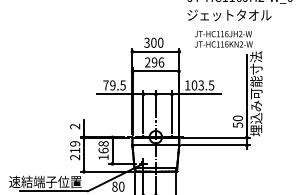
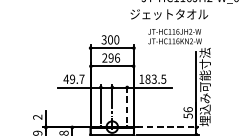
text: (229, 15) -> (169, 14), moved
text: (114, 85) -> (74, 79), 79.5 -> 49.7
text: (194, 85) -> (148, 79), 103.5 -> 183.5
line: (172, 112) -> (127, 104), solid -> dashed
text: (237, 117) -> (187, 108), 50 -> 56
line: (216, 137) -> (168, 127), solid -> dashed

